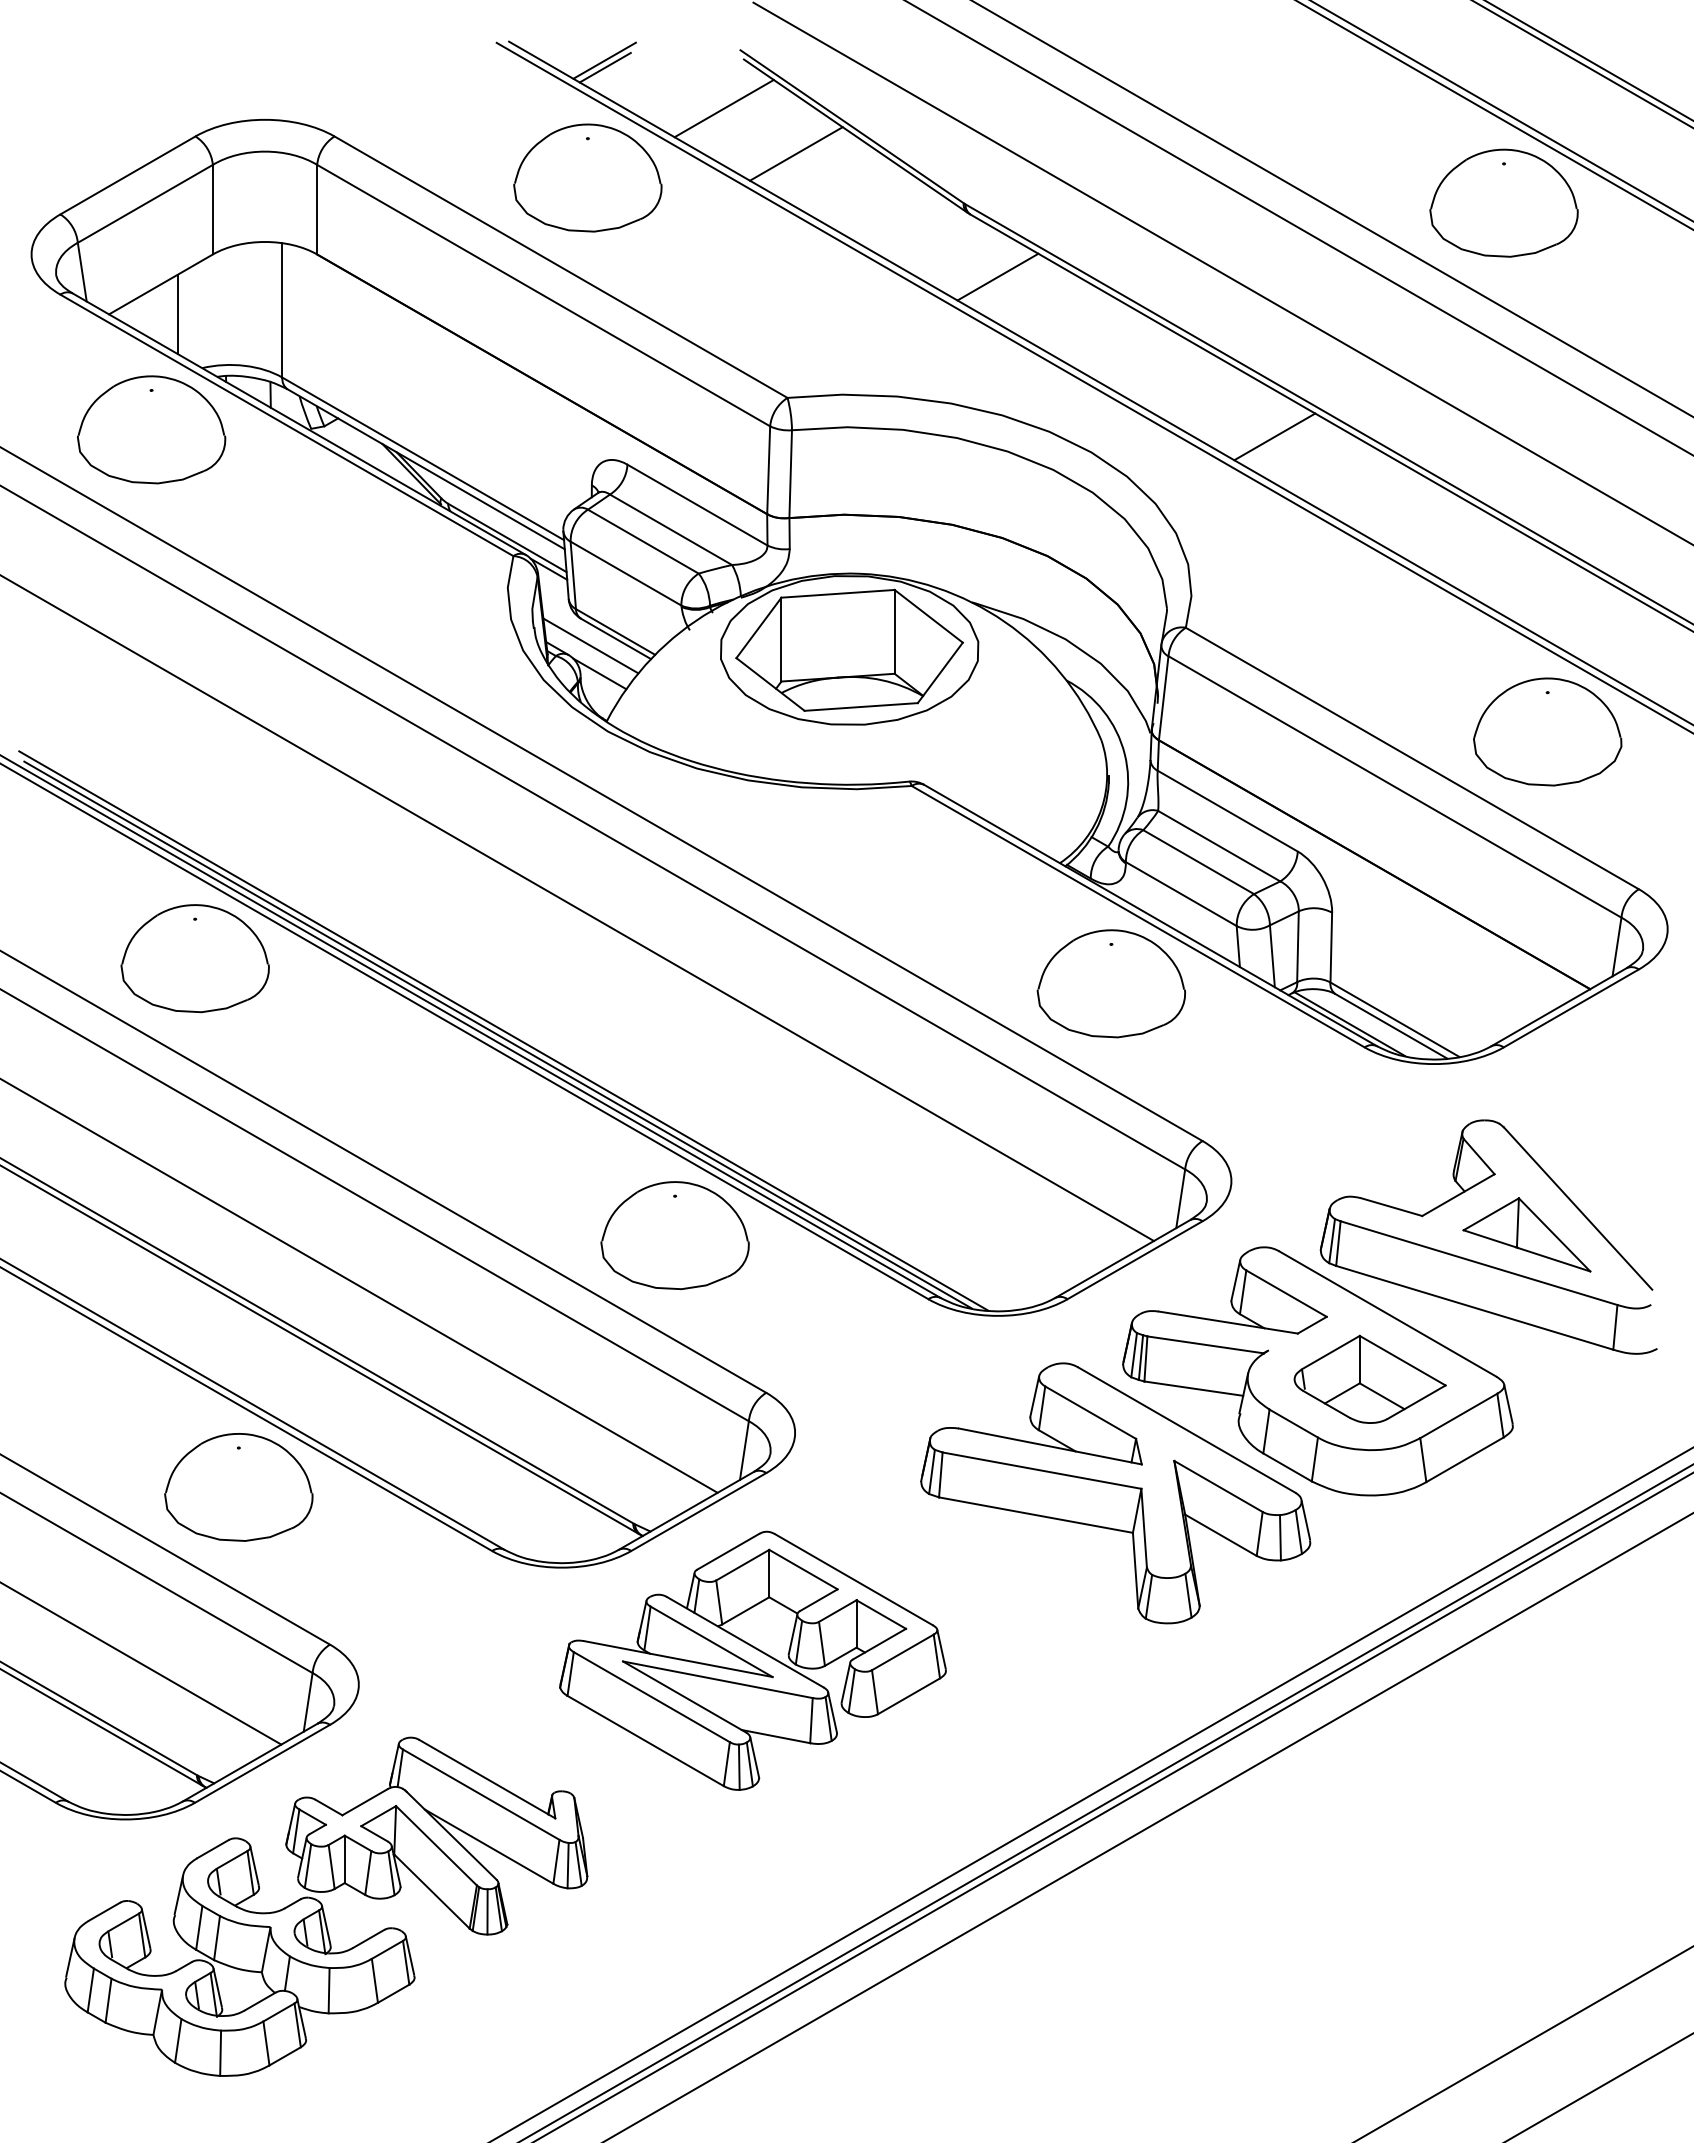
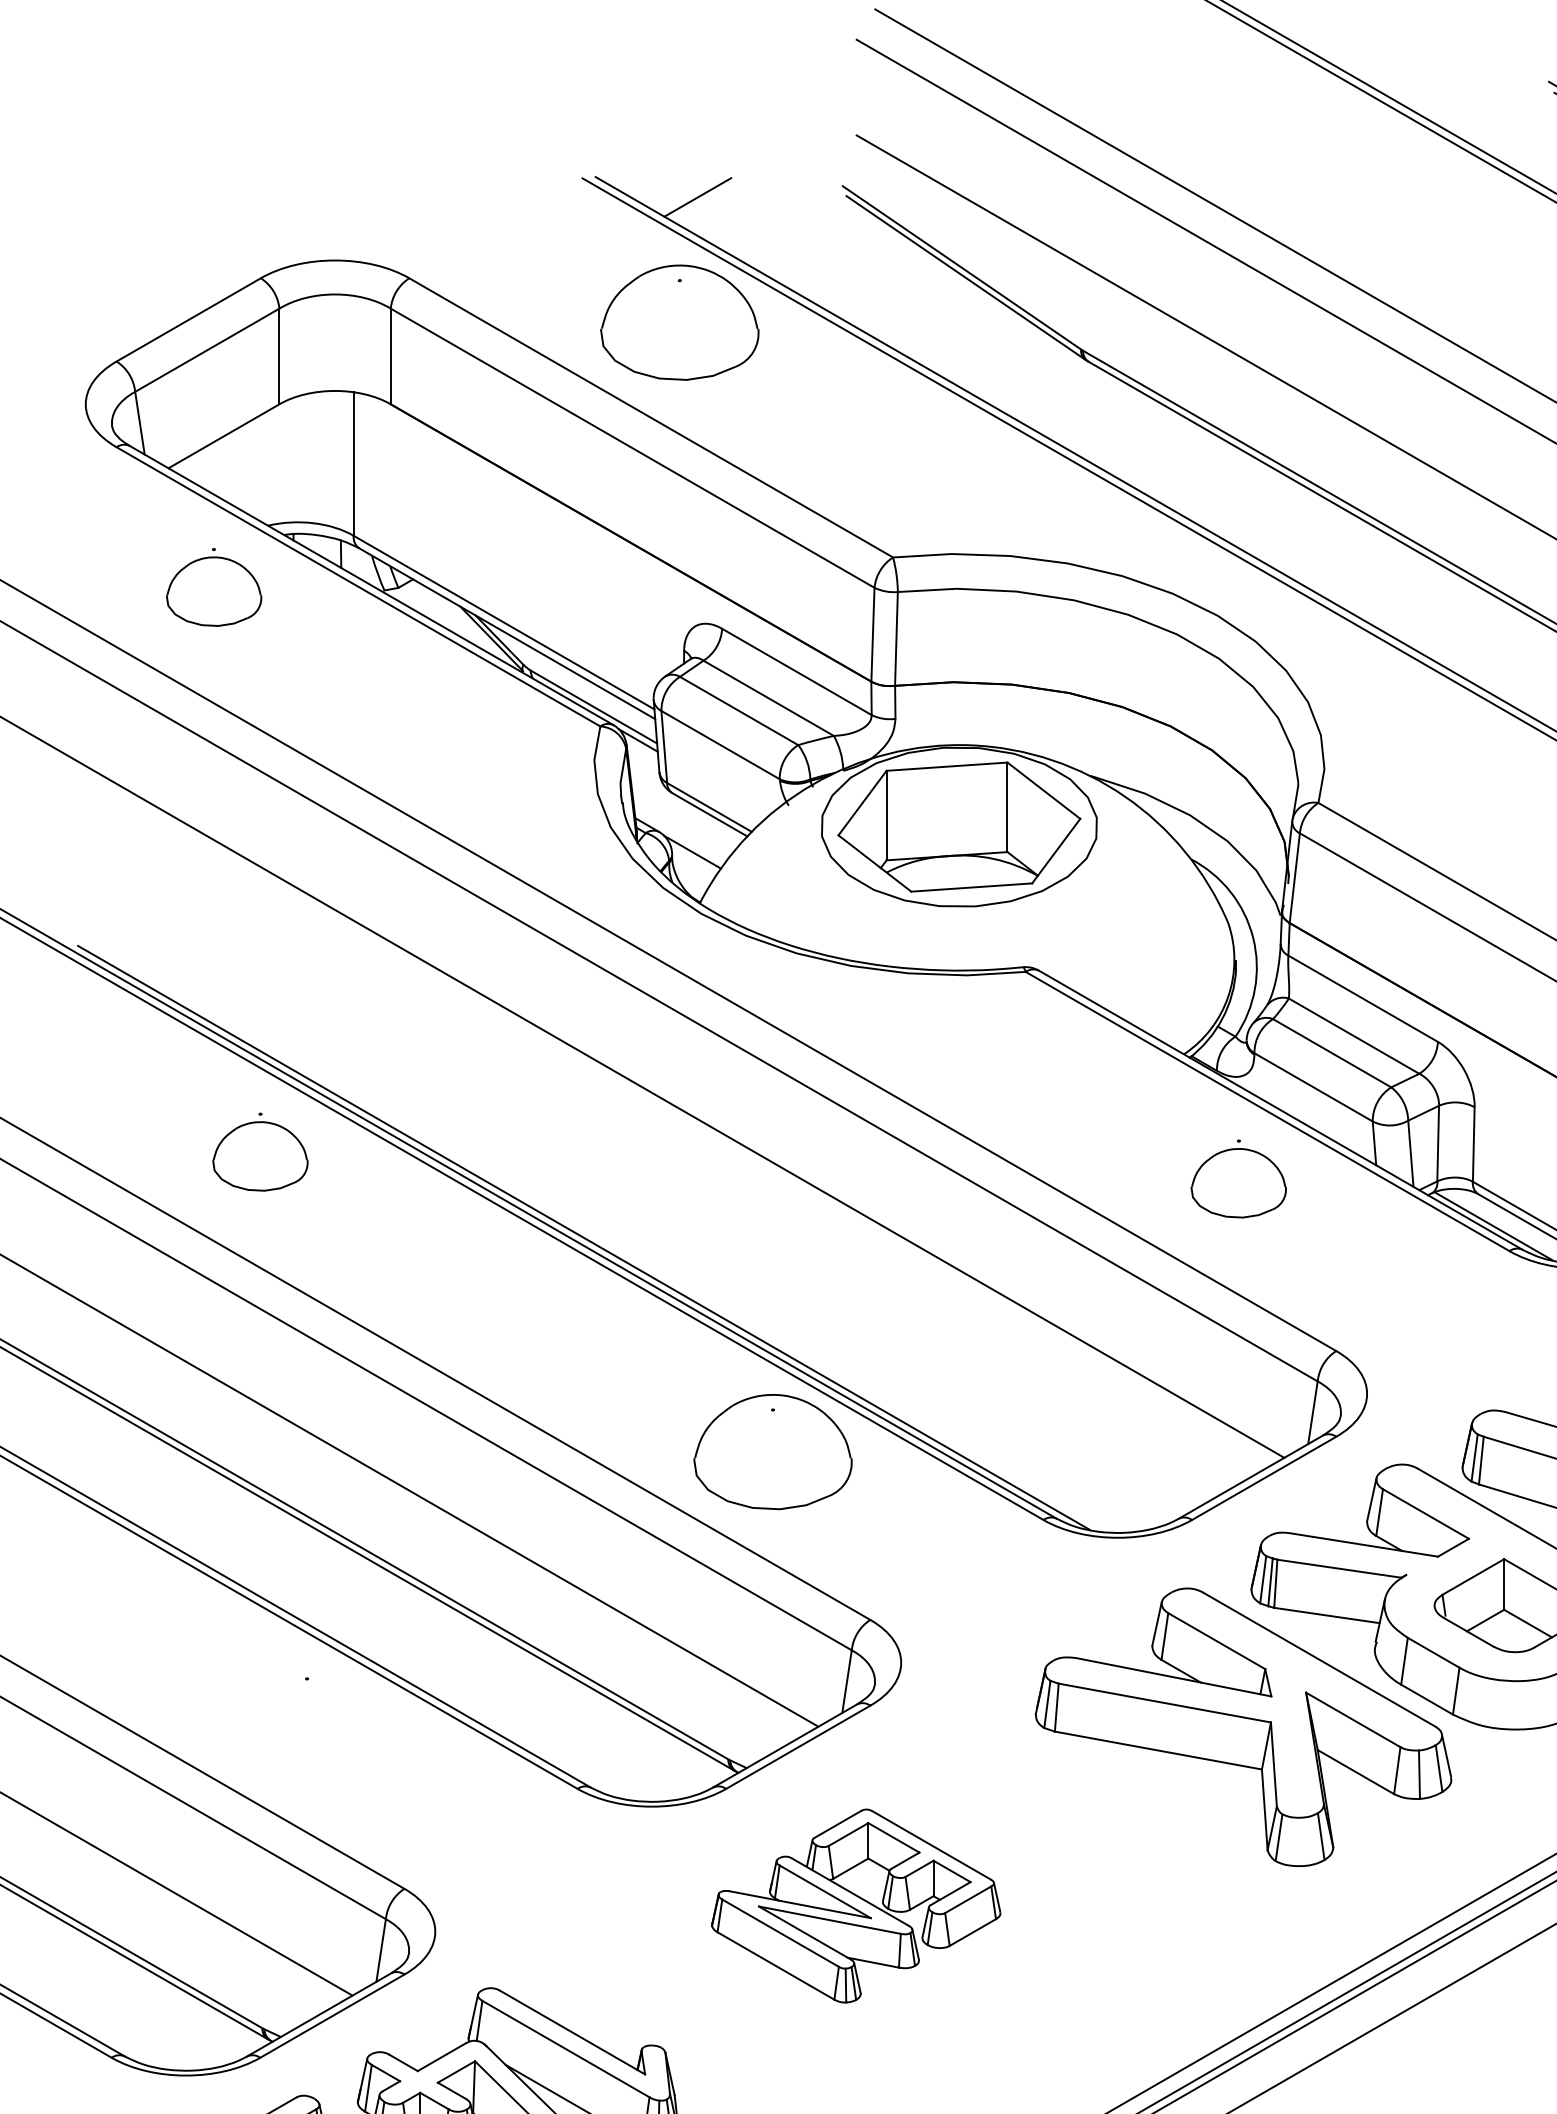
line: (604, 67) -> (697, 204), removed
line: (723, 108) -> (824, 248), removed
line: (795, 153) -> (901, 296), removed
line: (997, 276) -> (1117, 427), removed
line: (177, 314) -> (241, 468), removed
part: (151, 429) -> (213, 591), size x0.6
line: (1274, 436) -> (1413, 598), removed
line: (590, 645) -> (682, 821), removed
part: (194, 958) -> (259, 1156), size x0.6
part: (1110, 983) -> (1237, 1182), size x0.6
line: (503, 1030) -> (589, 1233), removed
part: (238, 1487) -> (306, 1721), removed
part: (752, 1660) -> (855, 1905), size x0.7

